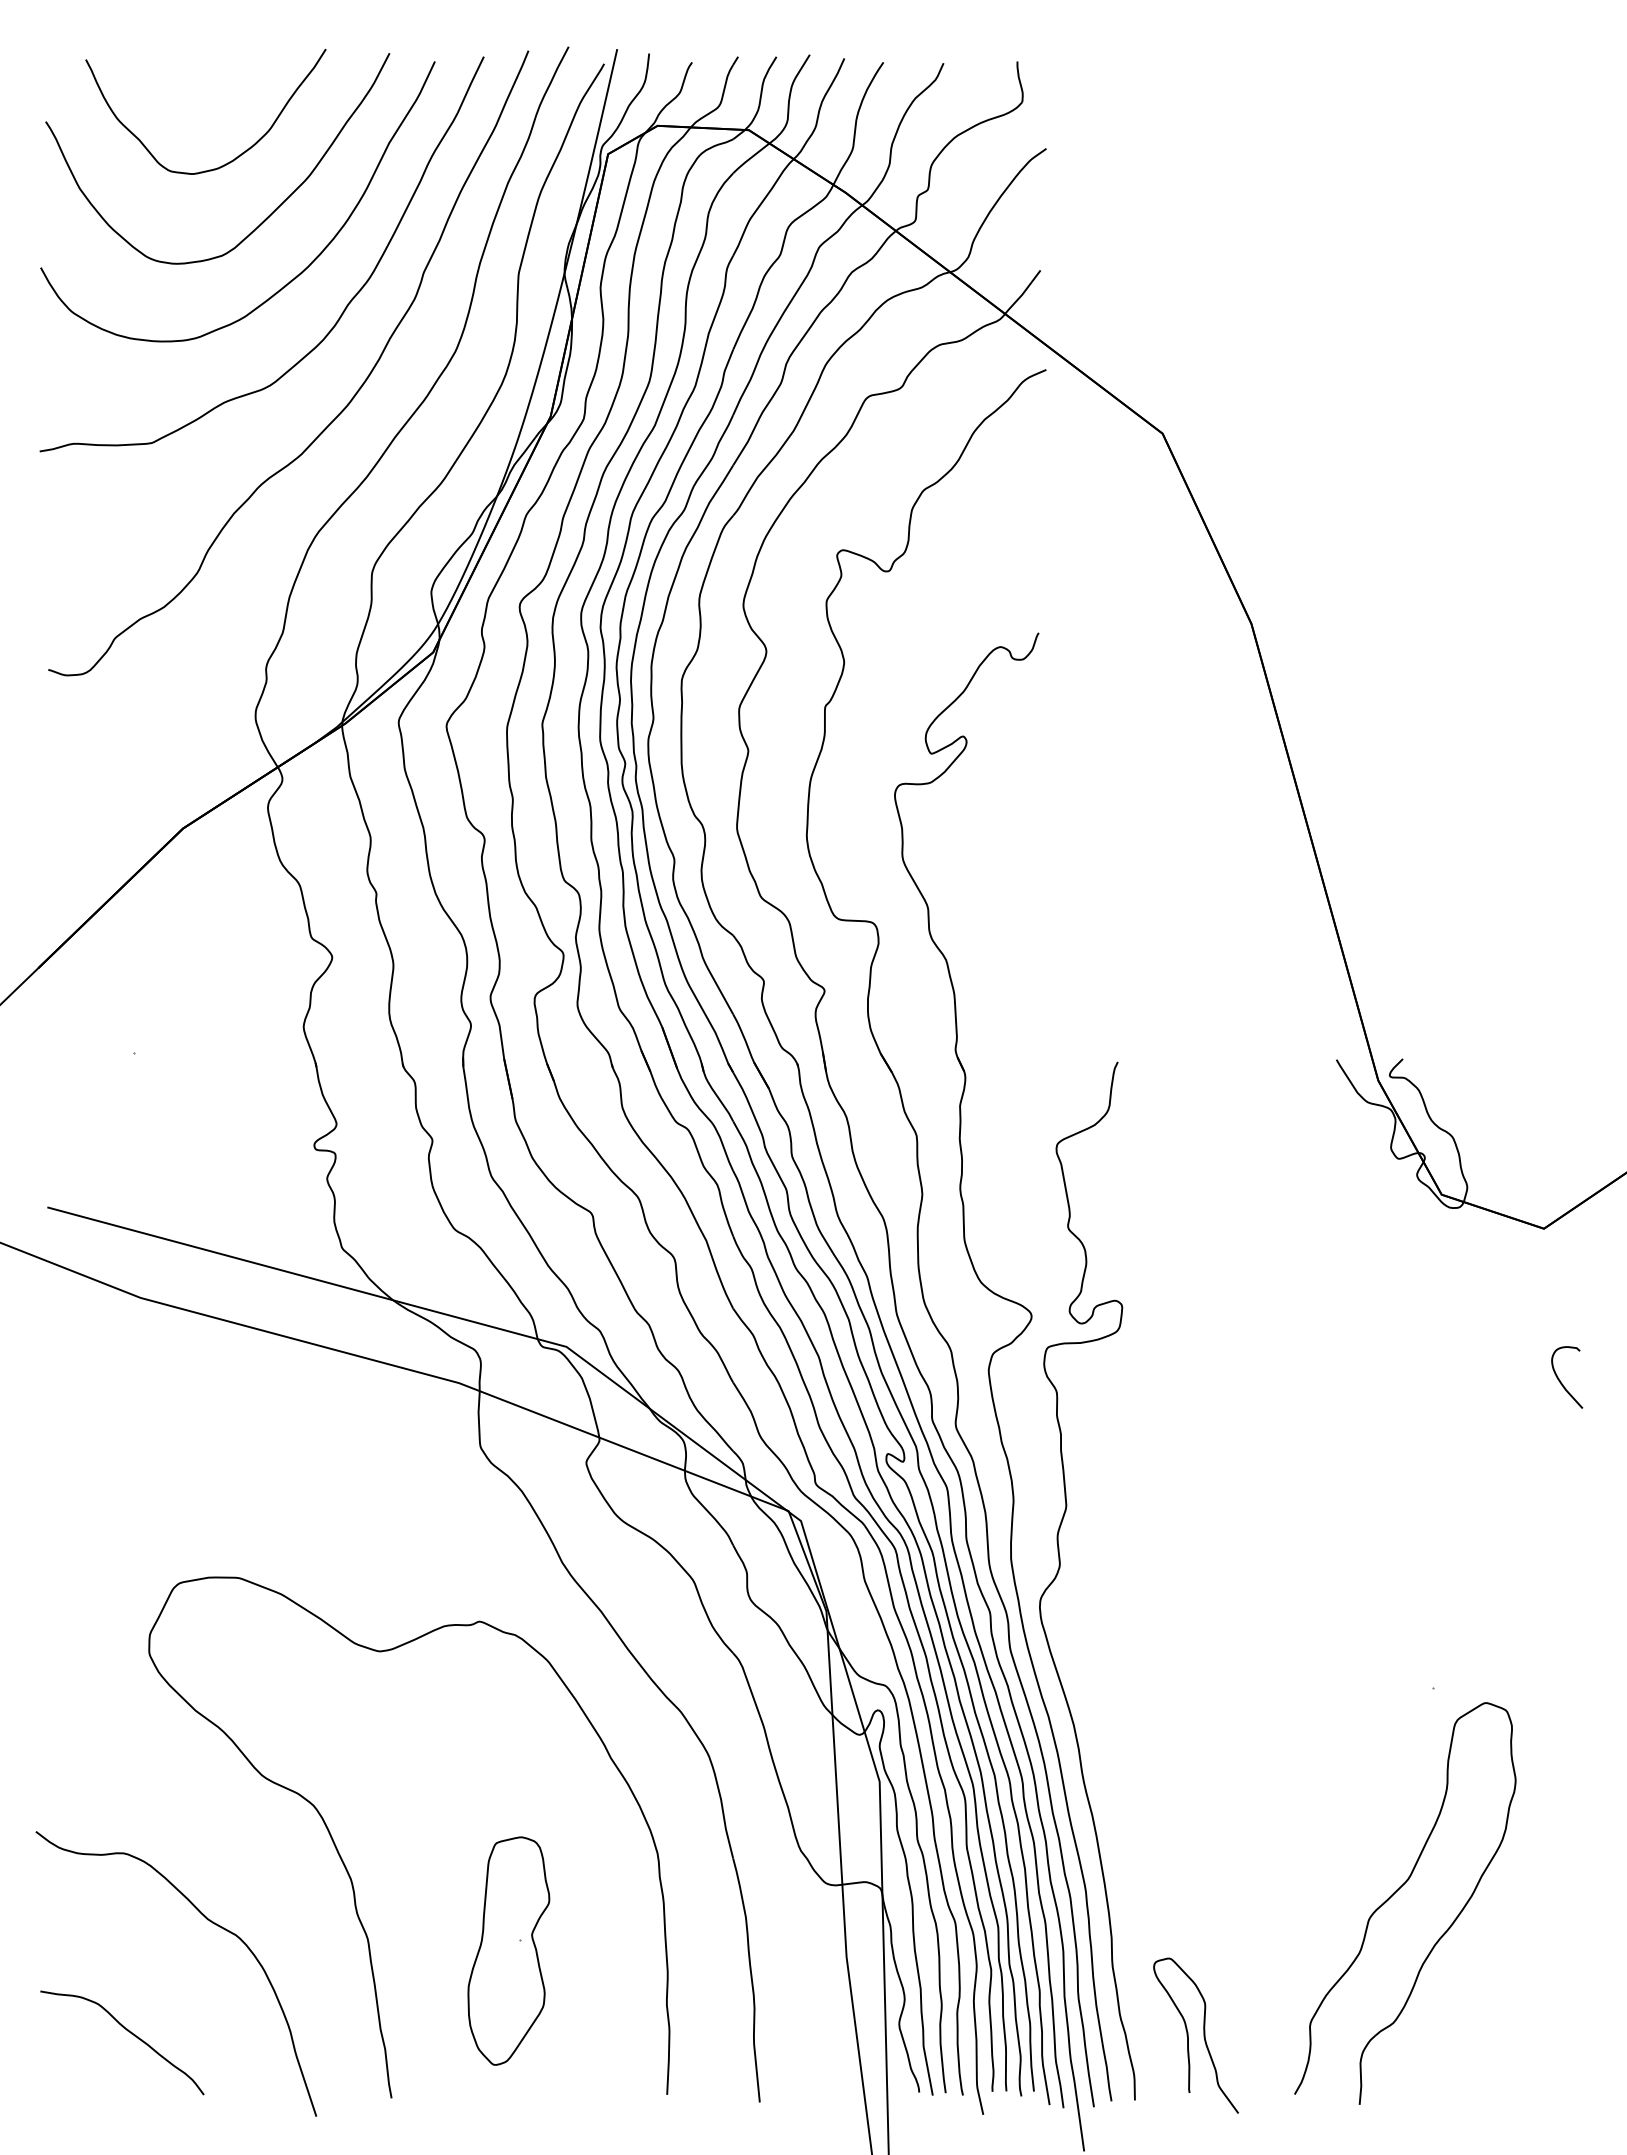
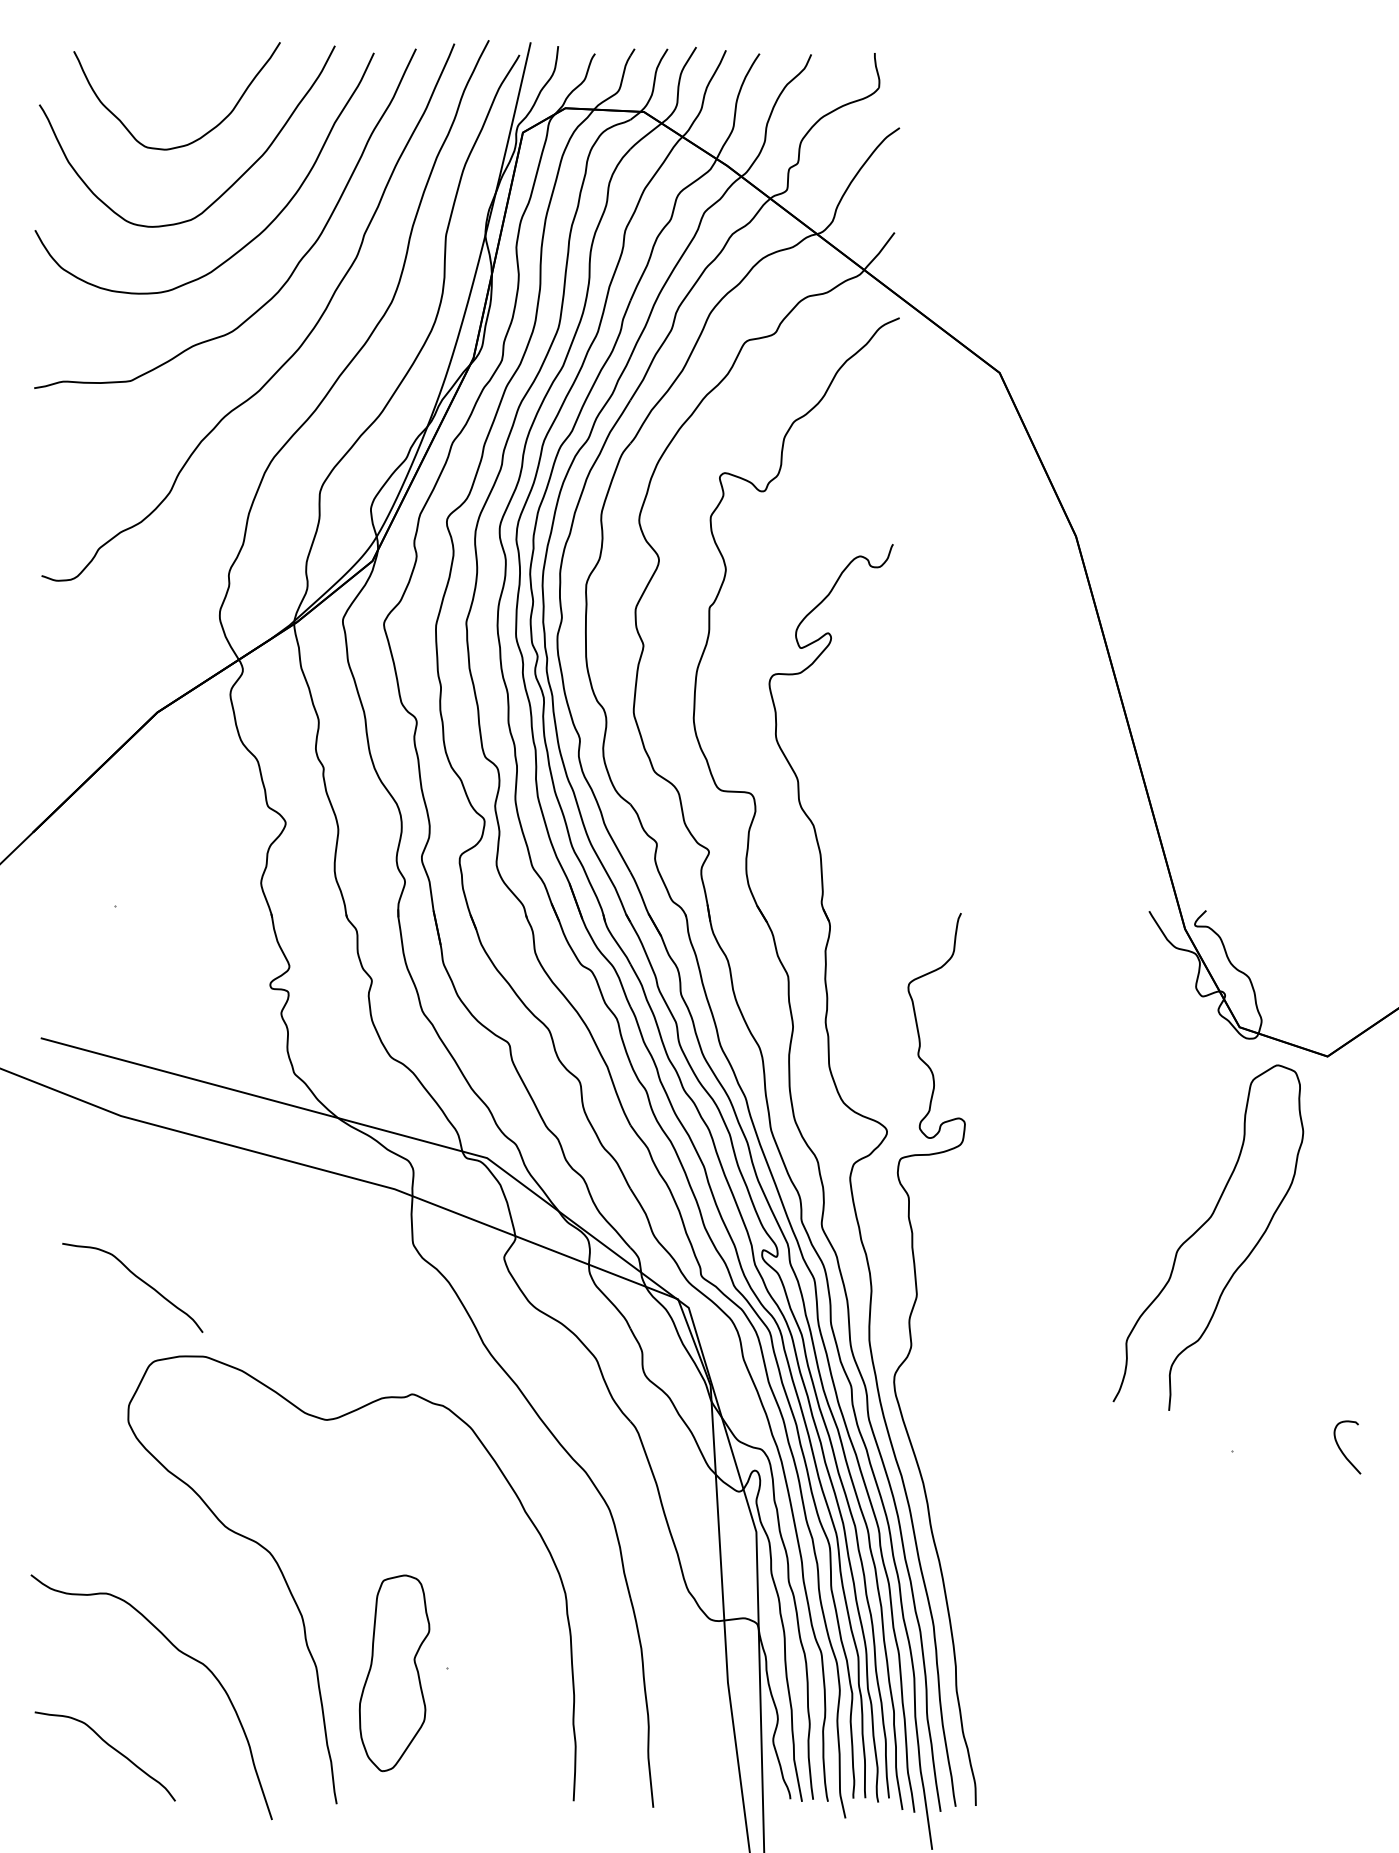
curve: (1561, 1381) -> (1342, 1450), moved
curve: (162, 1488) -> (139, 1279), added
curve: (1395, 1893) -> (1199, 1229), moved
part: (508, 1950) -> (394, 1672), moved
curve: (1188, 2035) -> (1021, 1750), removed

